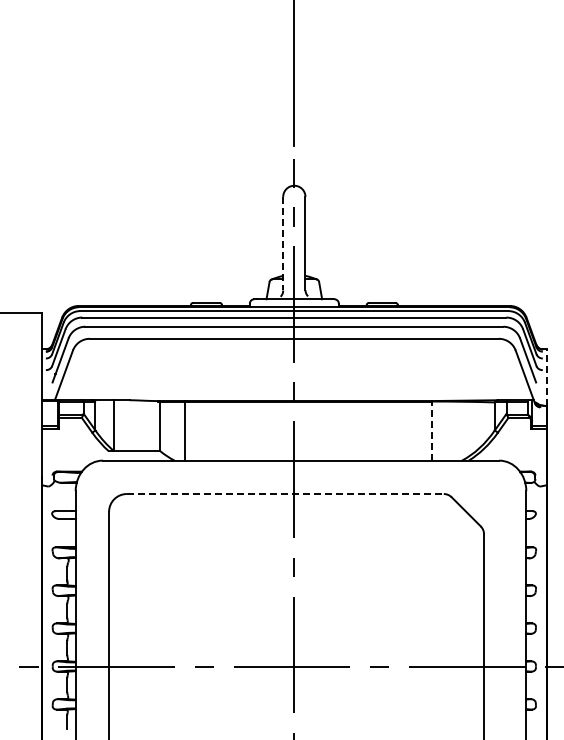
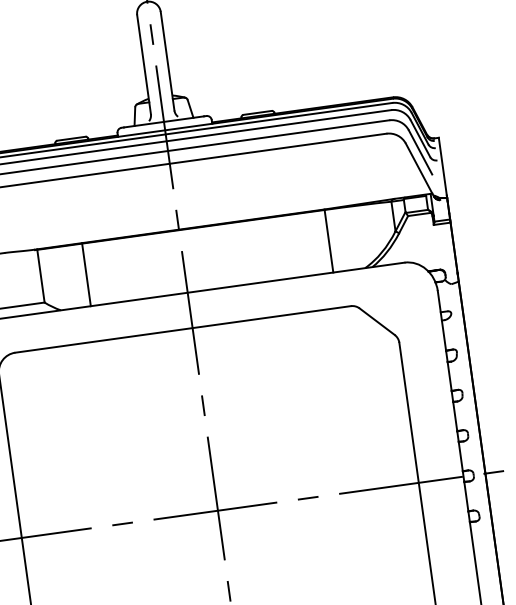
line: (283, 243) -> (144, 64), dashed -> solid
line: (546, 377) -> (442, 167), dashed -> solid
line: (184, 430) -> (86, 274), moved
line: (431, 431) -> (328, 241), dashed -> solid
line: (285, 494) -> (183, 329), dashed -> solid

